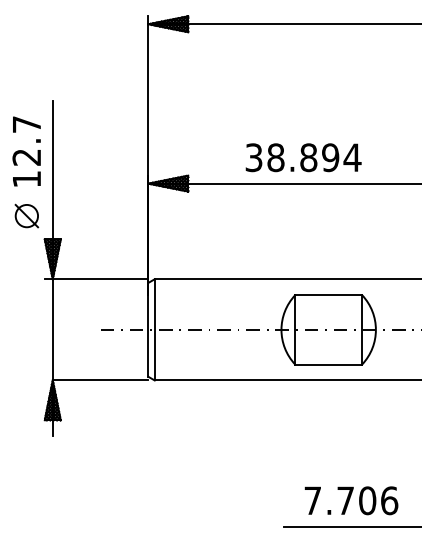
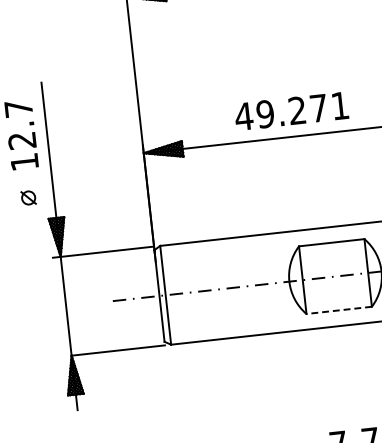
text: (302, 157) -> (291, 111), 38.894 -> 49.271
part: (26, 215) -> (28, 197), size x0.6
line: (328, 364) -> (339, 310), solid -> dashed

